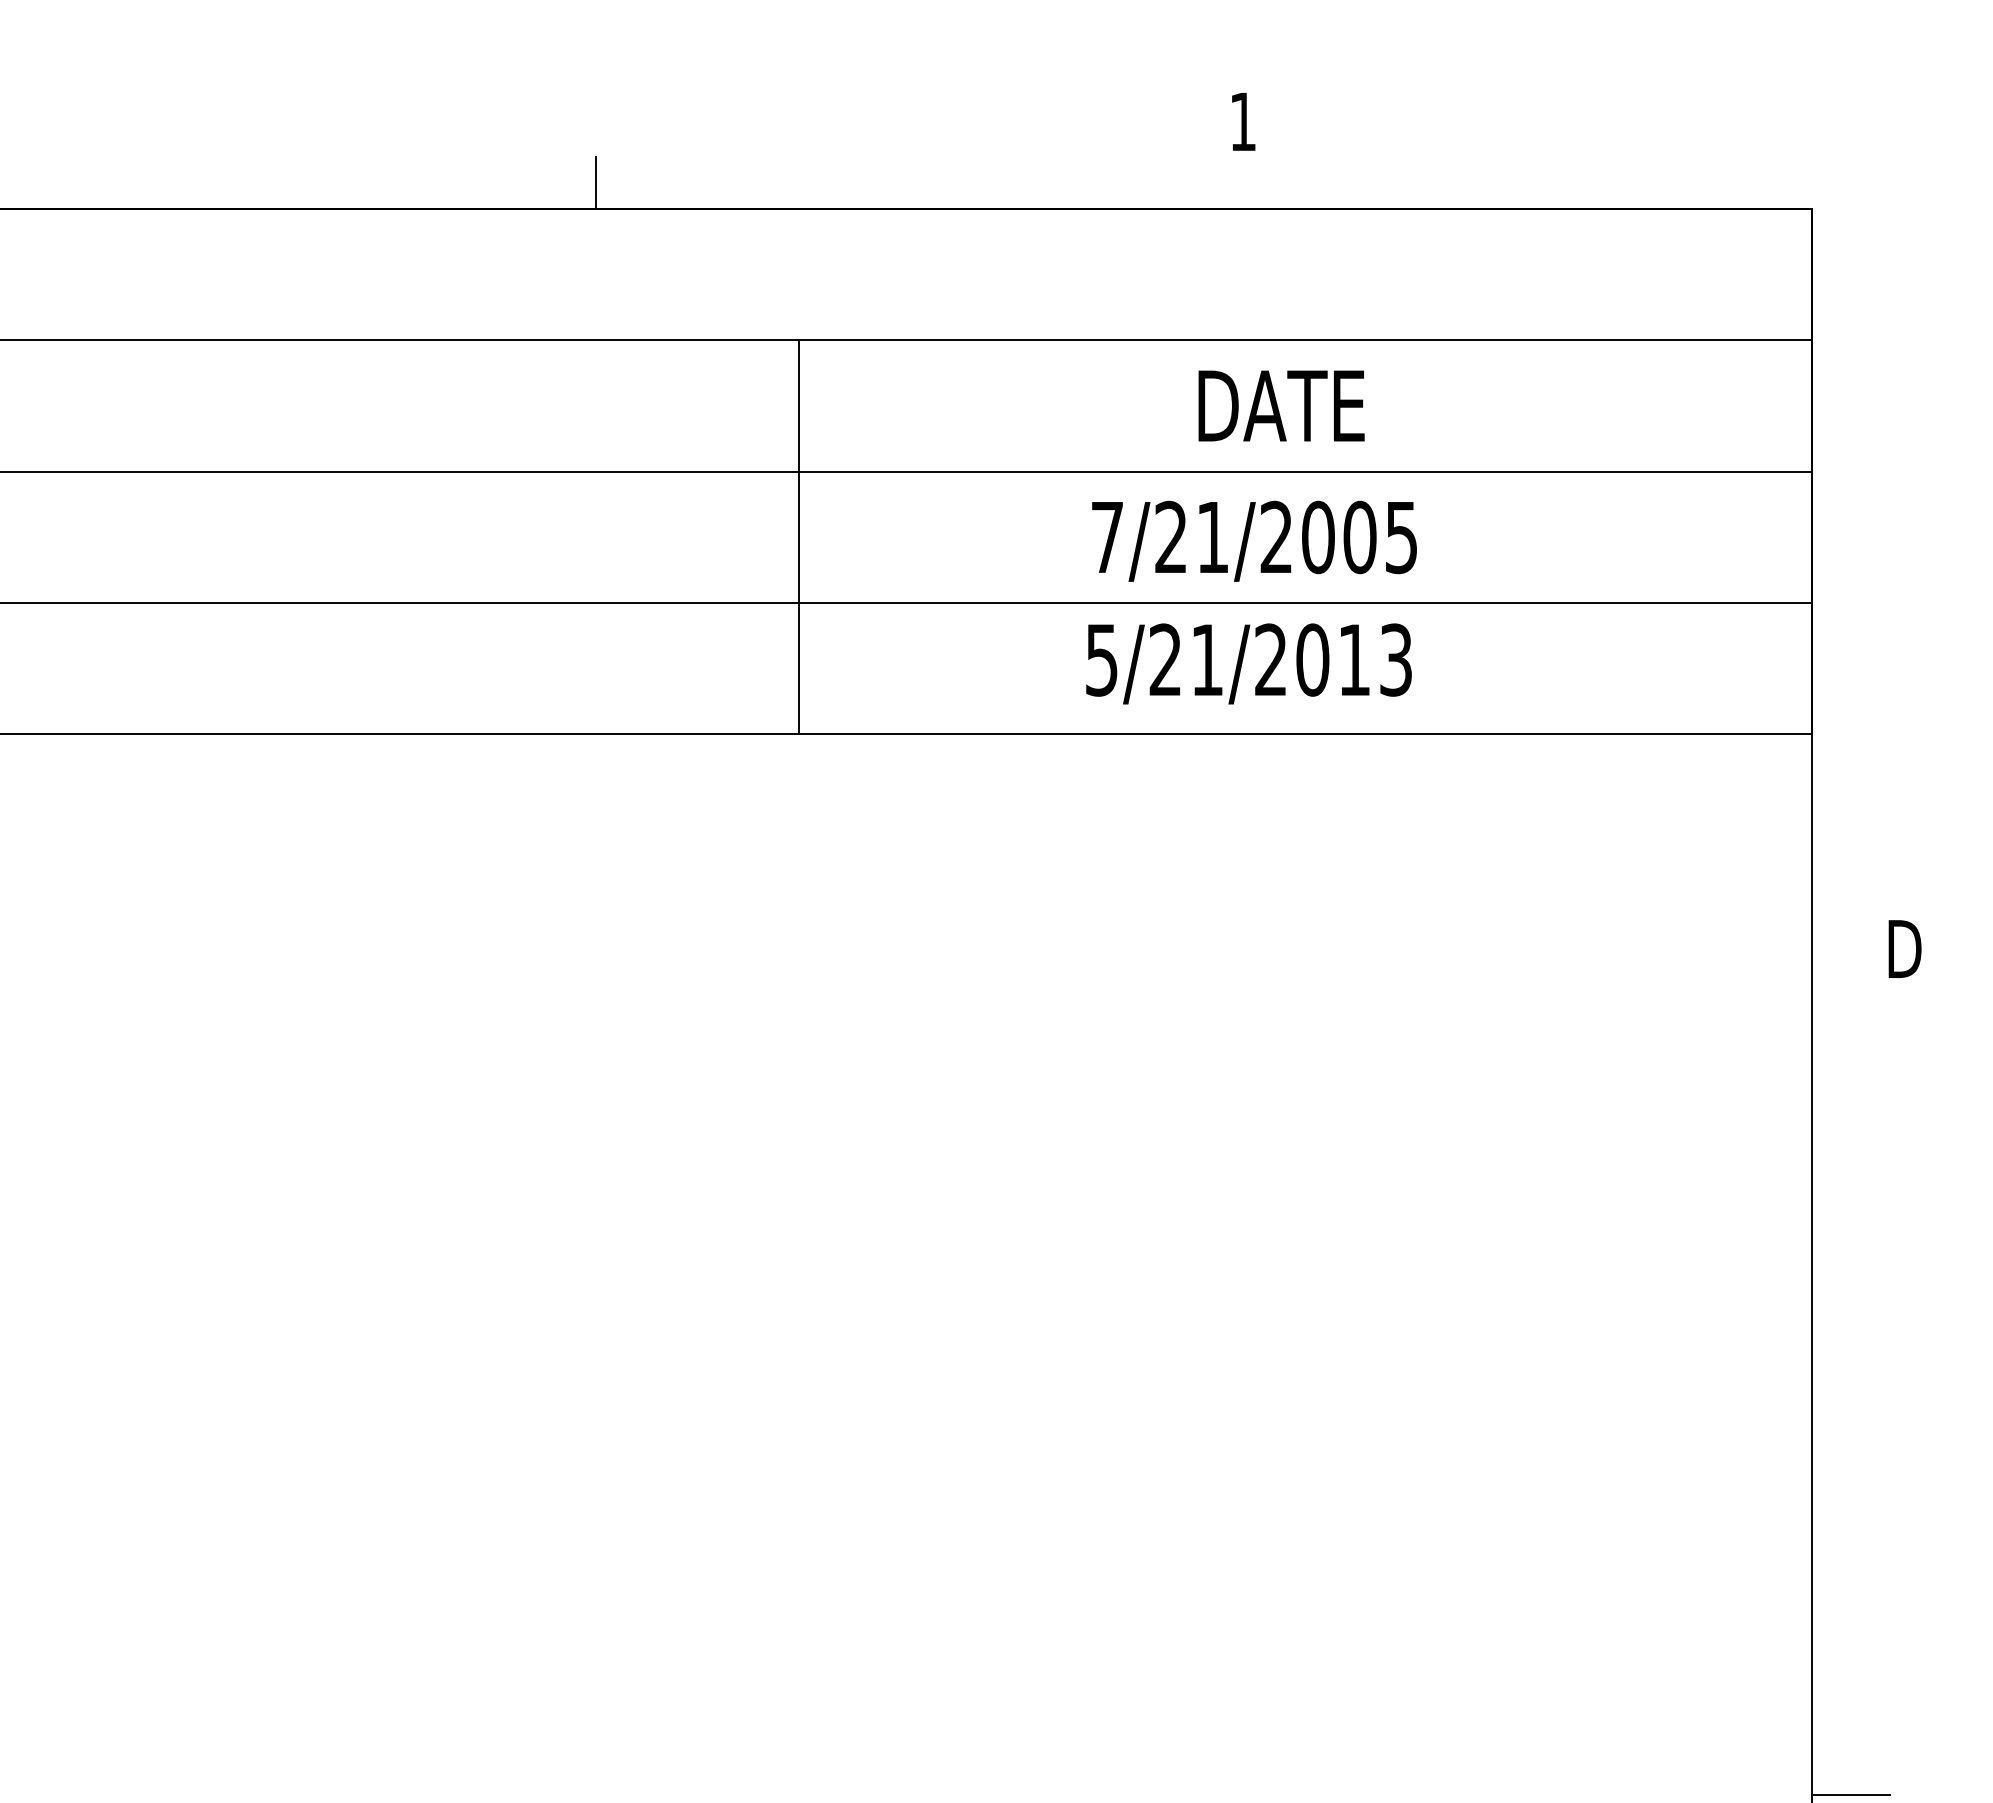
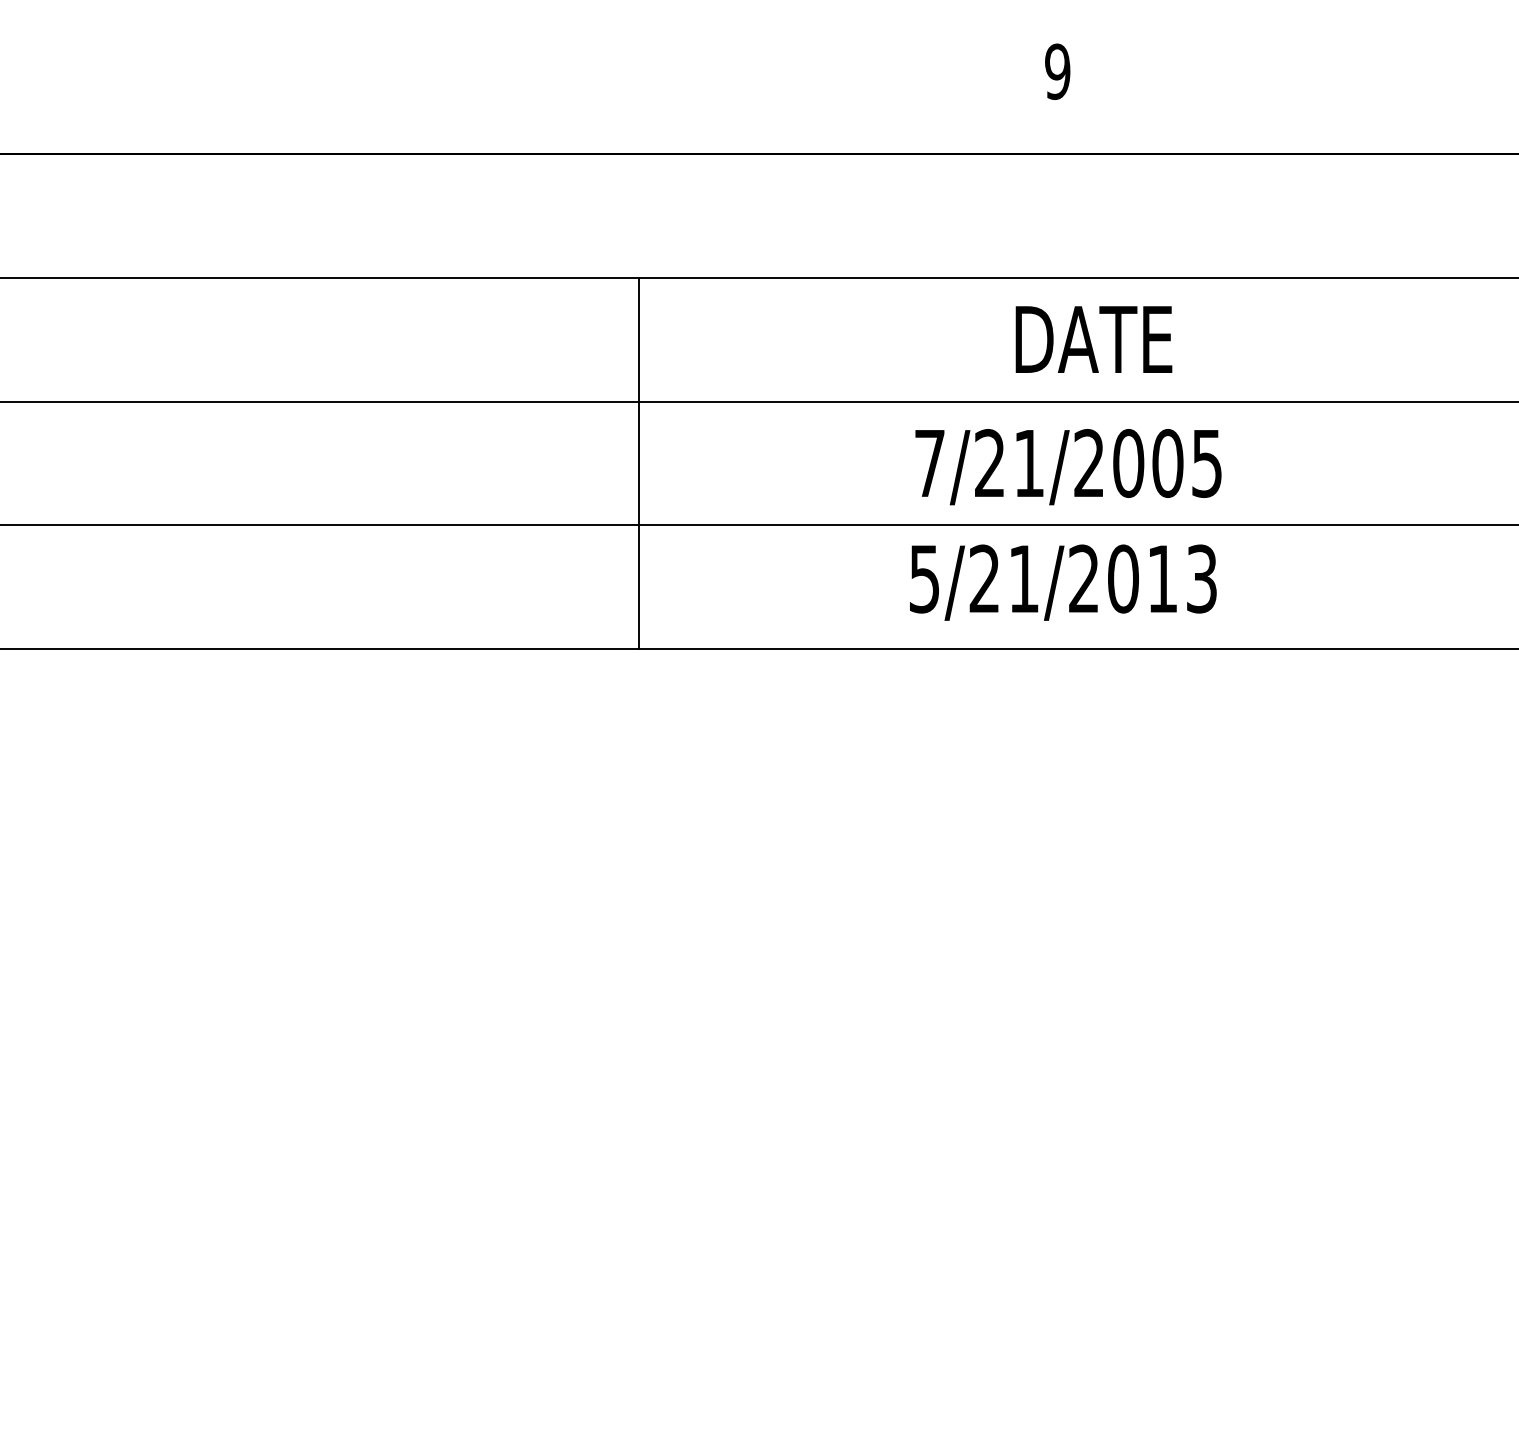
text: (1242, 121) -> (1057, 71), 1 -> 9
line: (596, 182) -> (448, 128), removed

